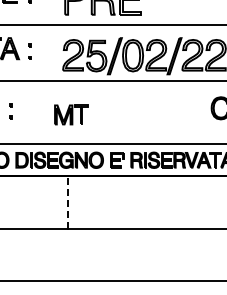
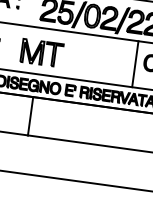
line: (199, 112) -> (135, 64), added
part: (71, 114) -> (41, 52), size x1.67
line: (67, 201) -> (30, 115), dashed -> solid

